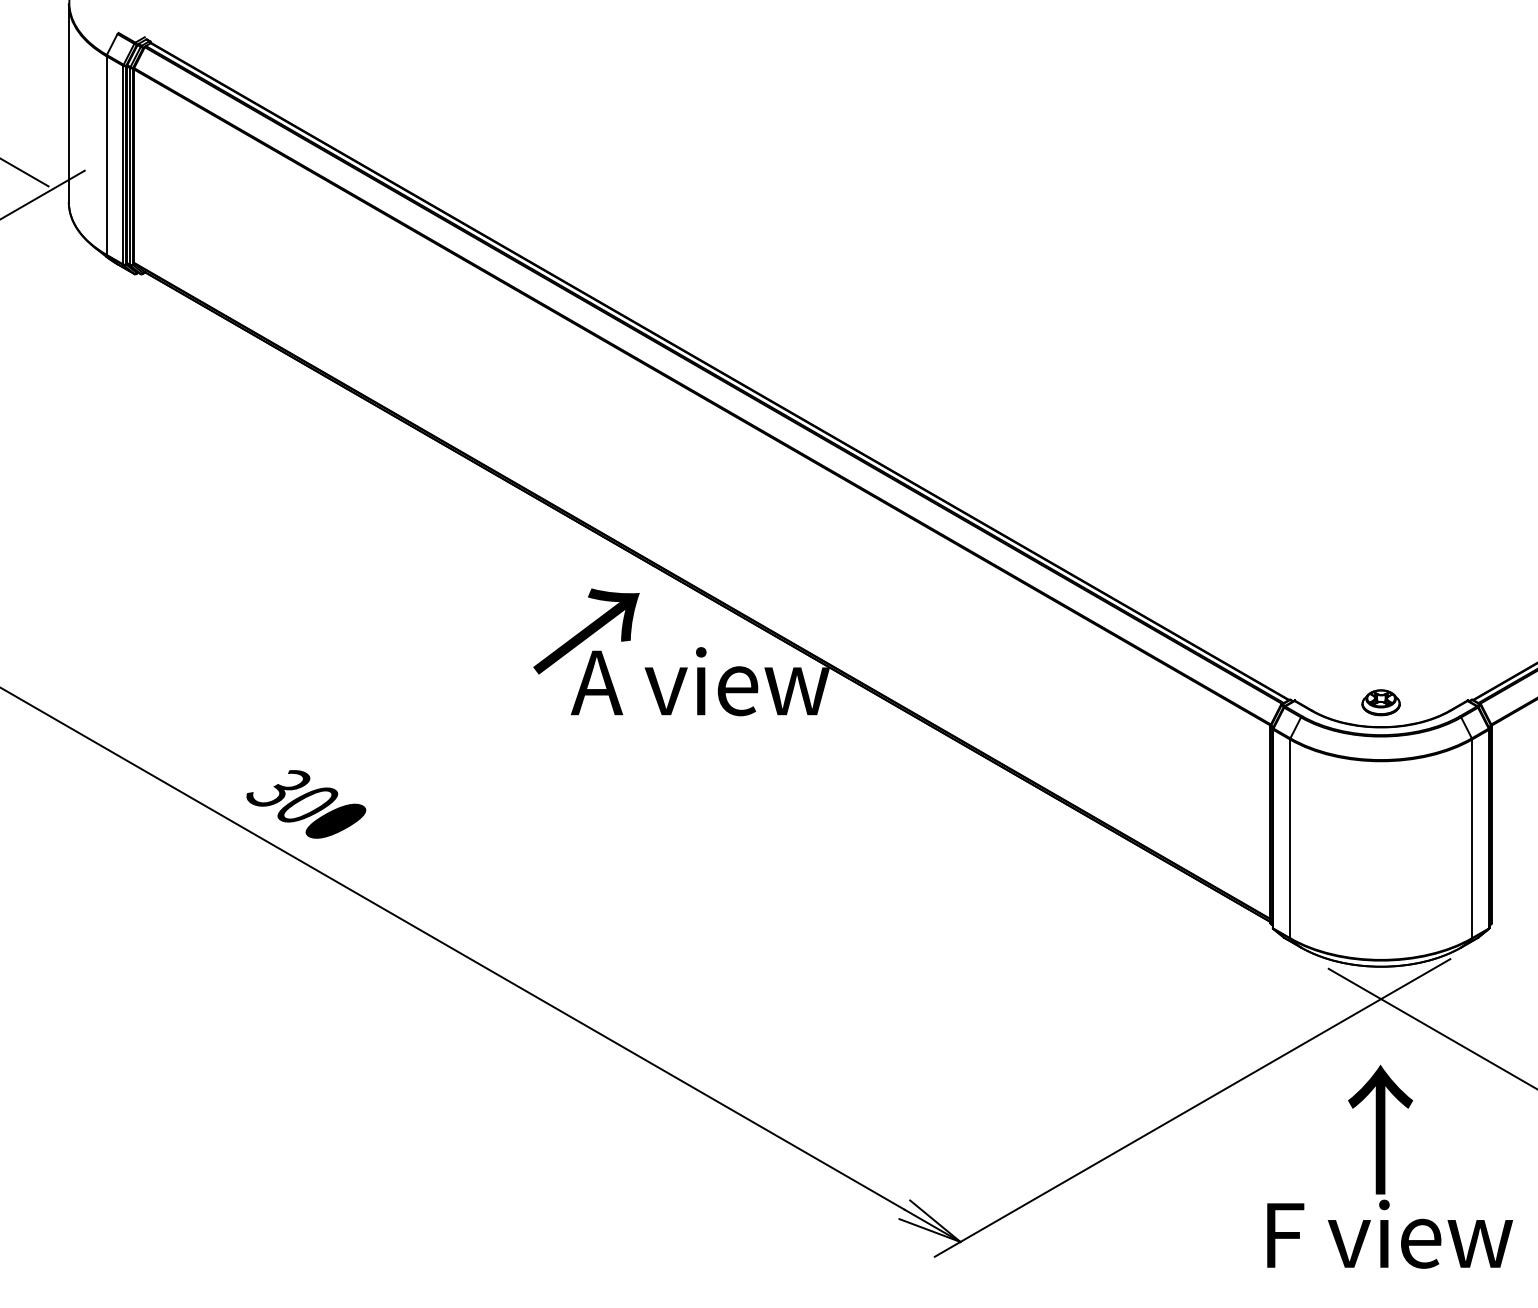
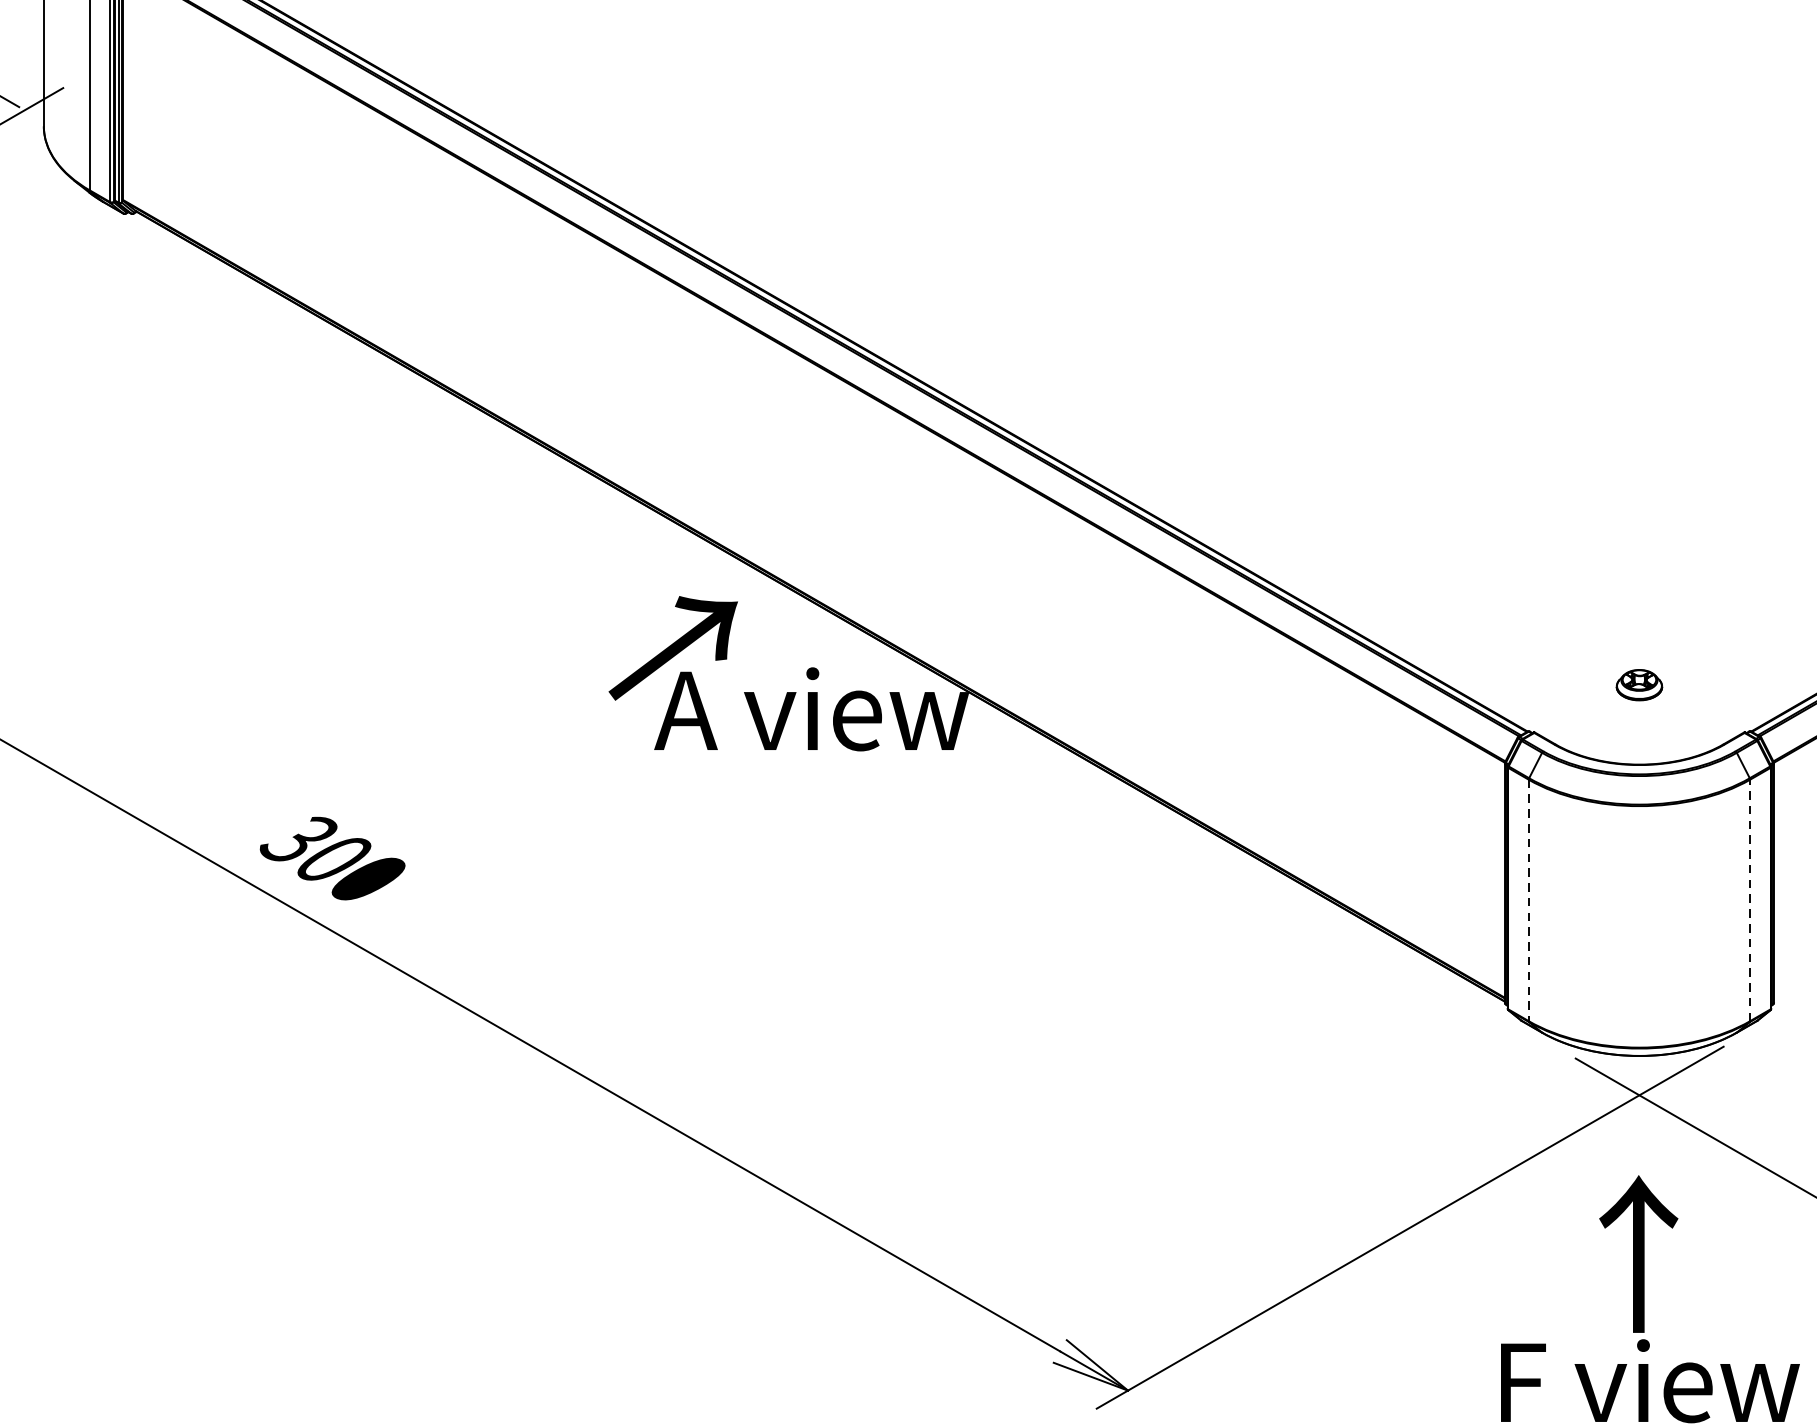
part: (1380, 702) -> (1638, 684), moved
line: (1472, 838) -> (1750, 900), solid -> dashed
line: (1290, 839) -> (1529, 901), solid -> dashed

